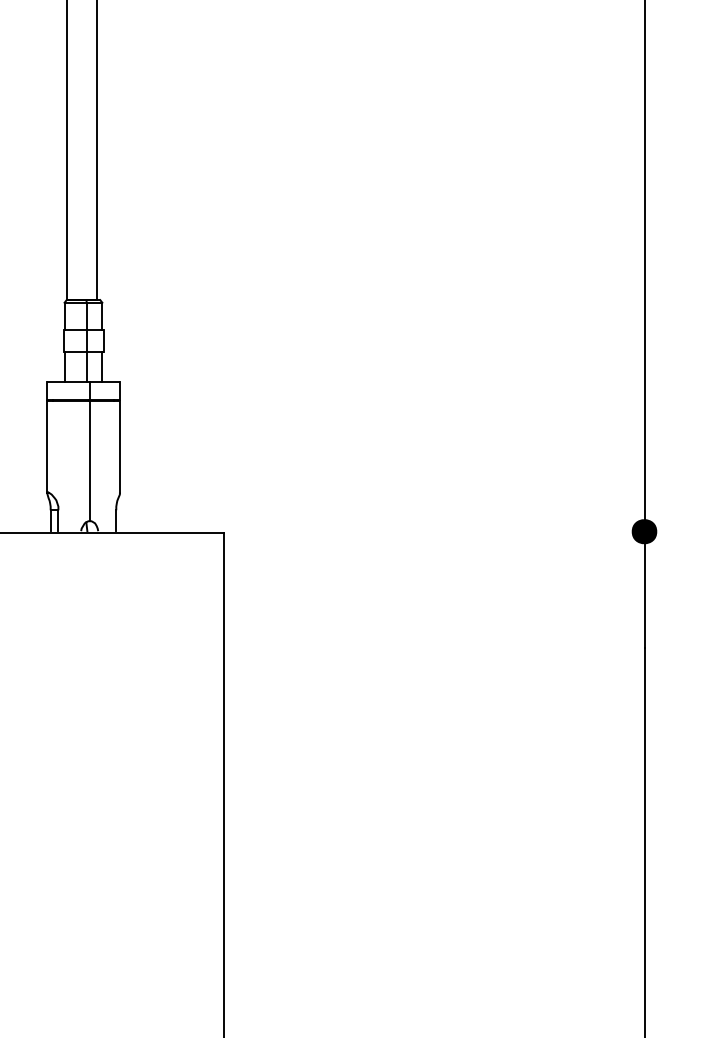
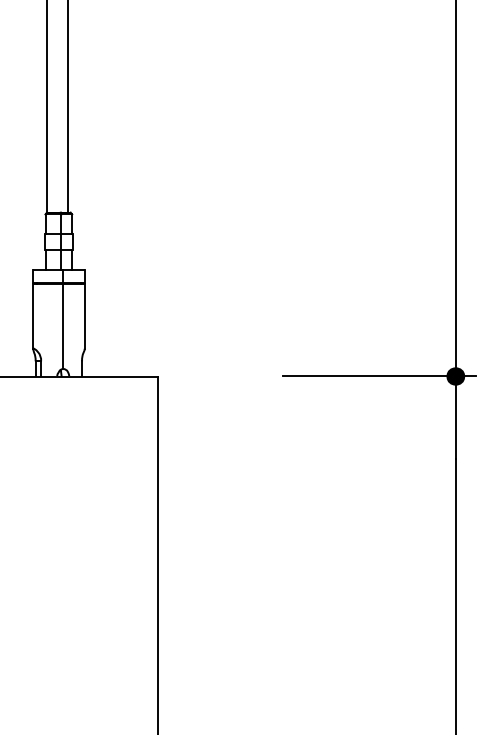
line: (536, 531) -> (379, 376), added

